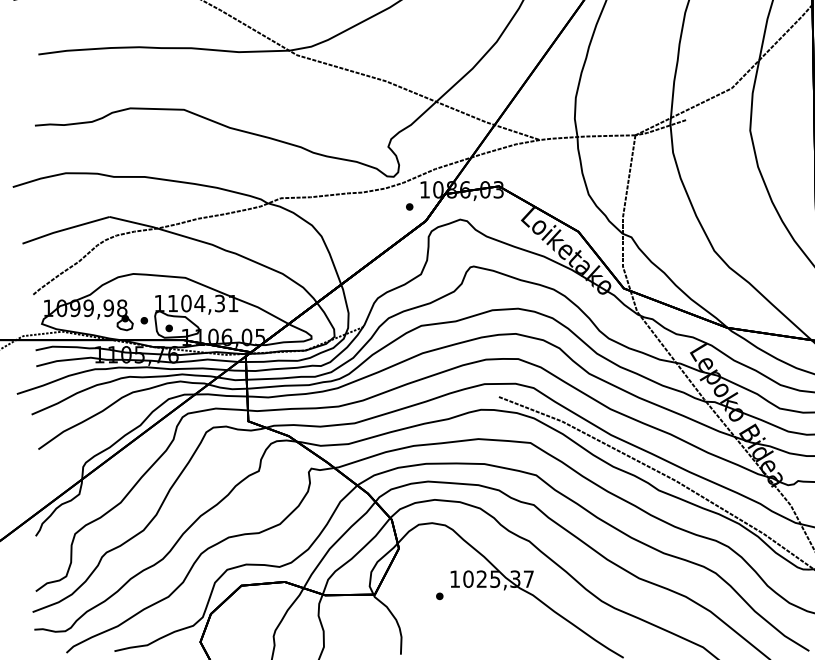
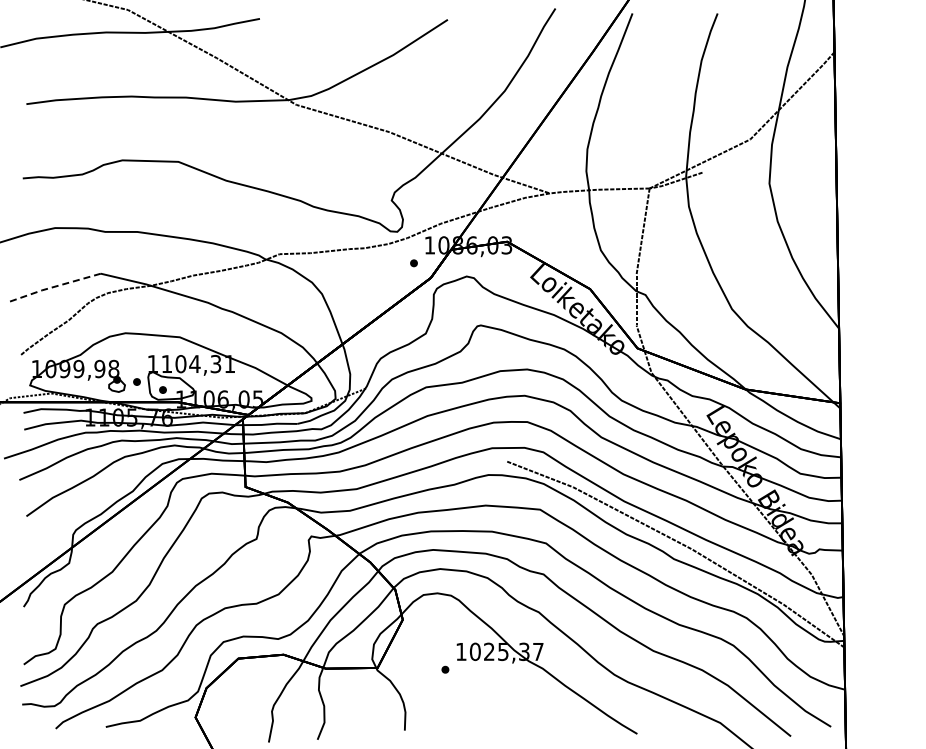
line: (65, 229) -> (54, 286), solid -> dashed

